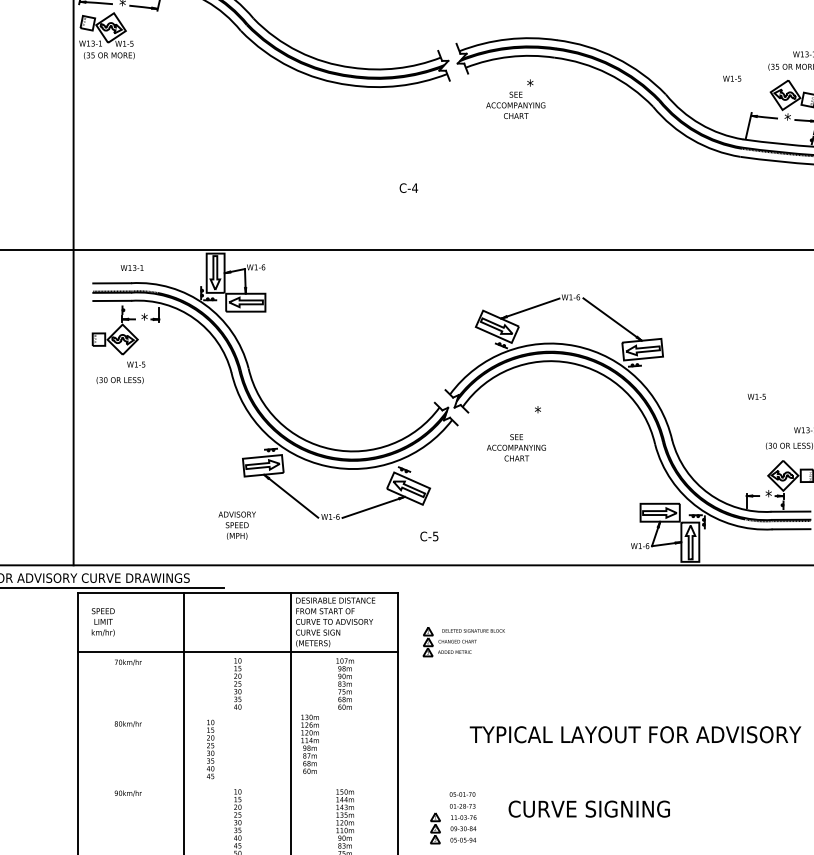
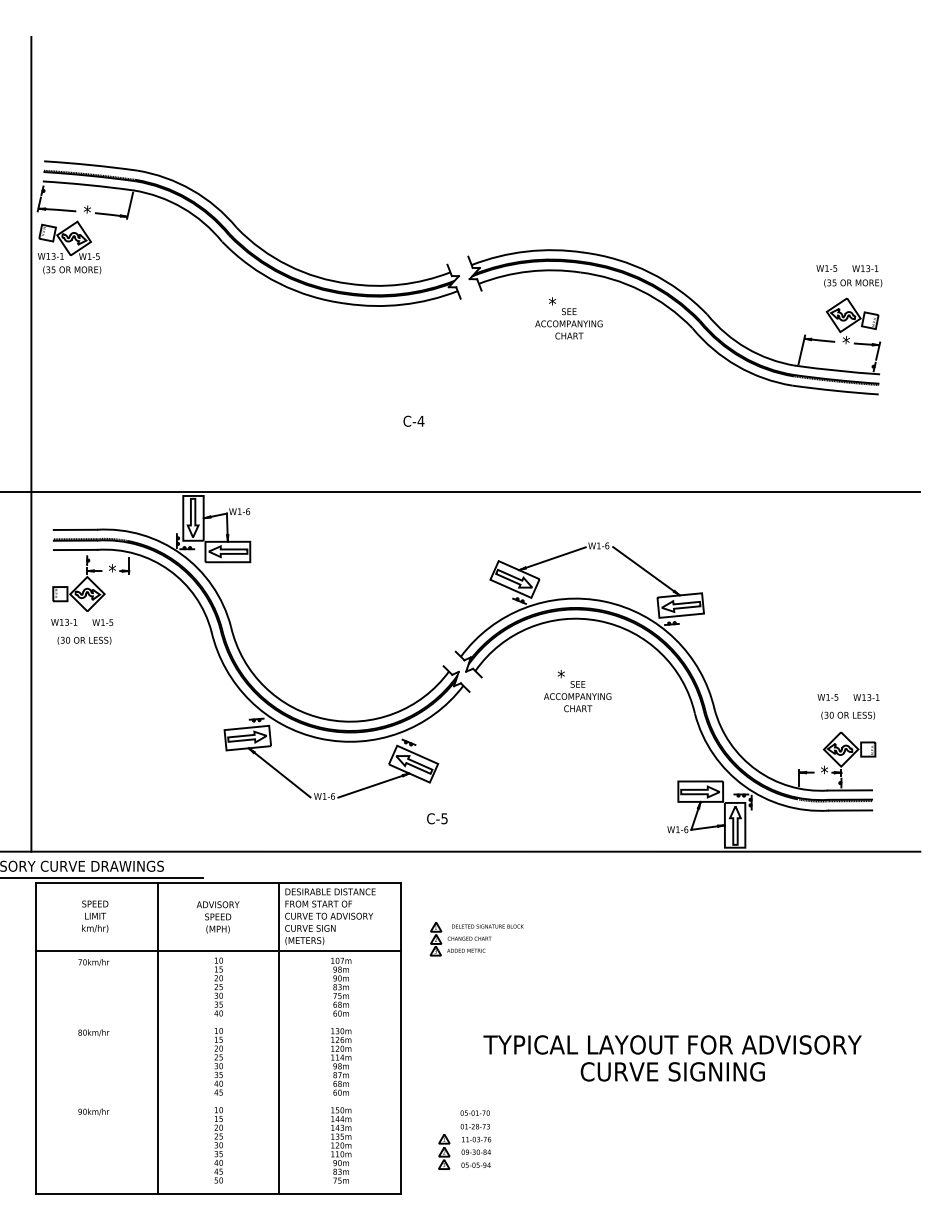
text: (731, 78) -> (826, 268), moved
text: (515, 105) -> (568, 323), moved
text: (132, 268) -> (64, 622), moved
text: (756, 396) -> (827, 697), moved
text: (516, 447) -> (577, 696), moved
text: (236, 525) -> (217, 917), moved
text: (103, 622) -> (95, 916), moved
text: (310, 743) -> (341, 1061), moved
text: (210, 749) -> (218, 1061), moved
text: (589, 808) -> (672, 1071), moved

